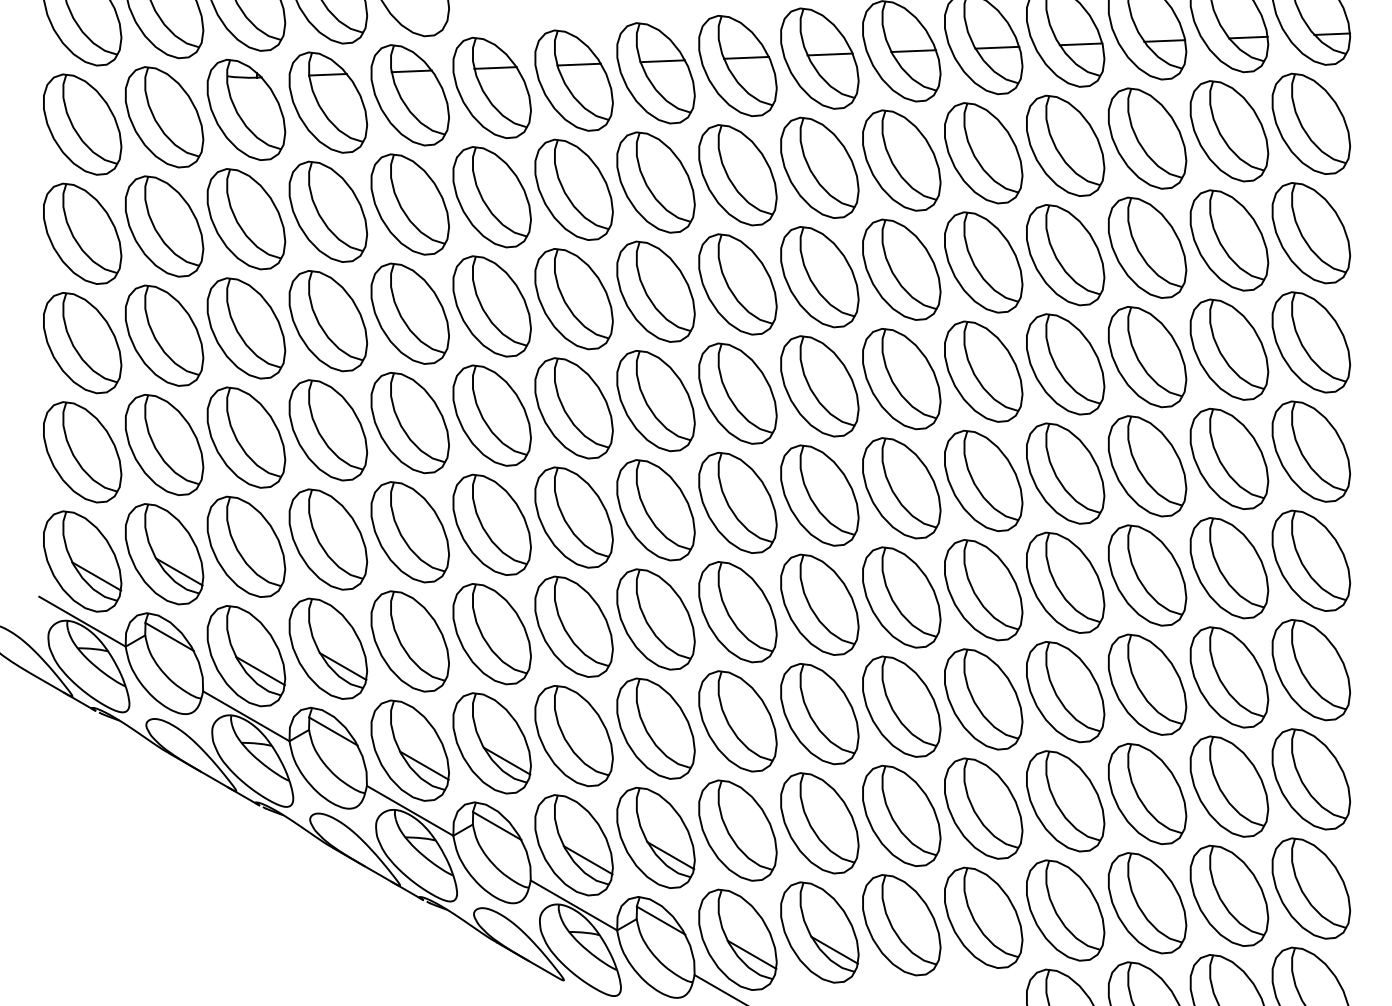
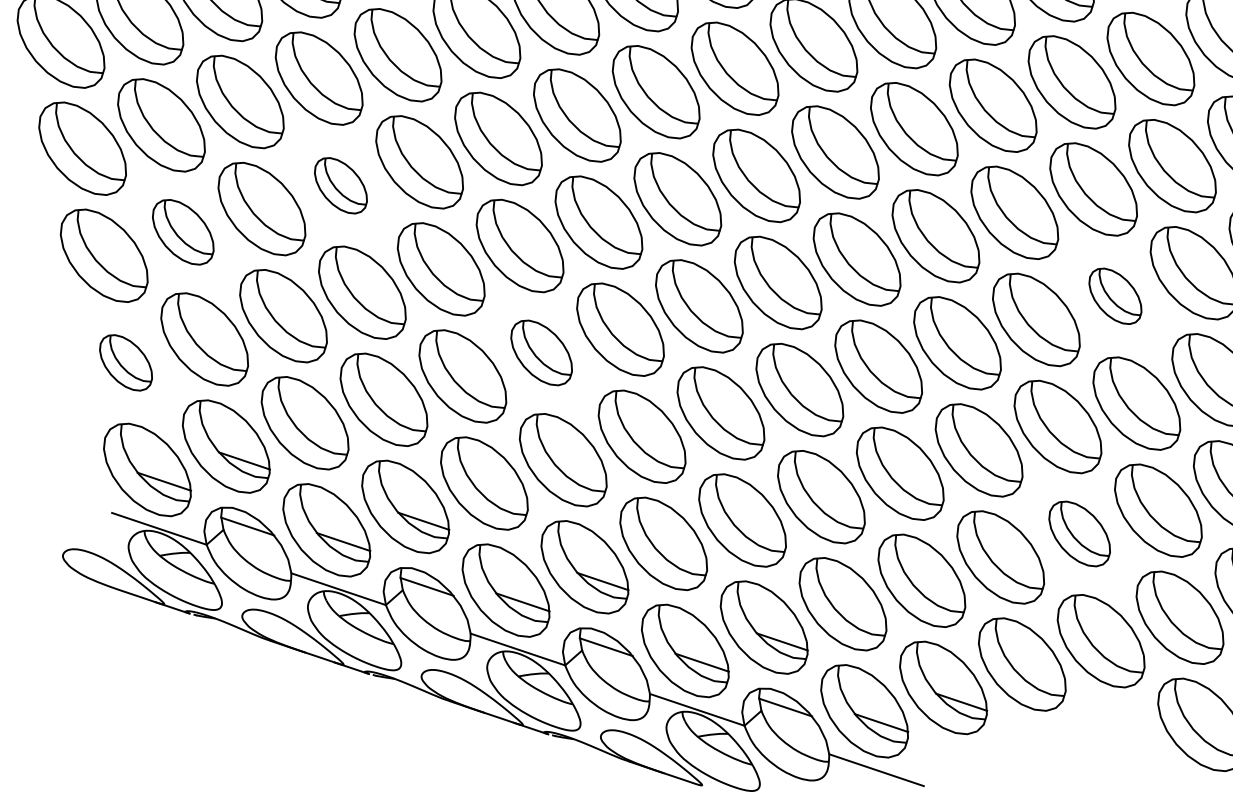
part: (328, 321) -> (341, 185), size x0.6
part: (164, 335) -> (183, 232), size x0.7
part: (82, 452) -> (125, 362), size x0.6
part: (491, 524) -> (541, 352), size x0.7
part: (1065, 582) -> (1115, 296), size x0.6
part: (983, 808) -> (1079, 533), size x0.7

